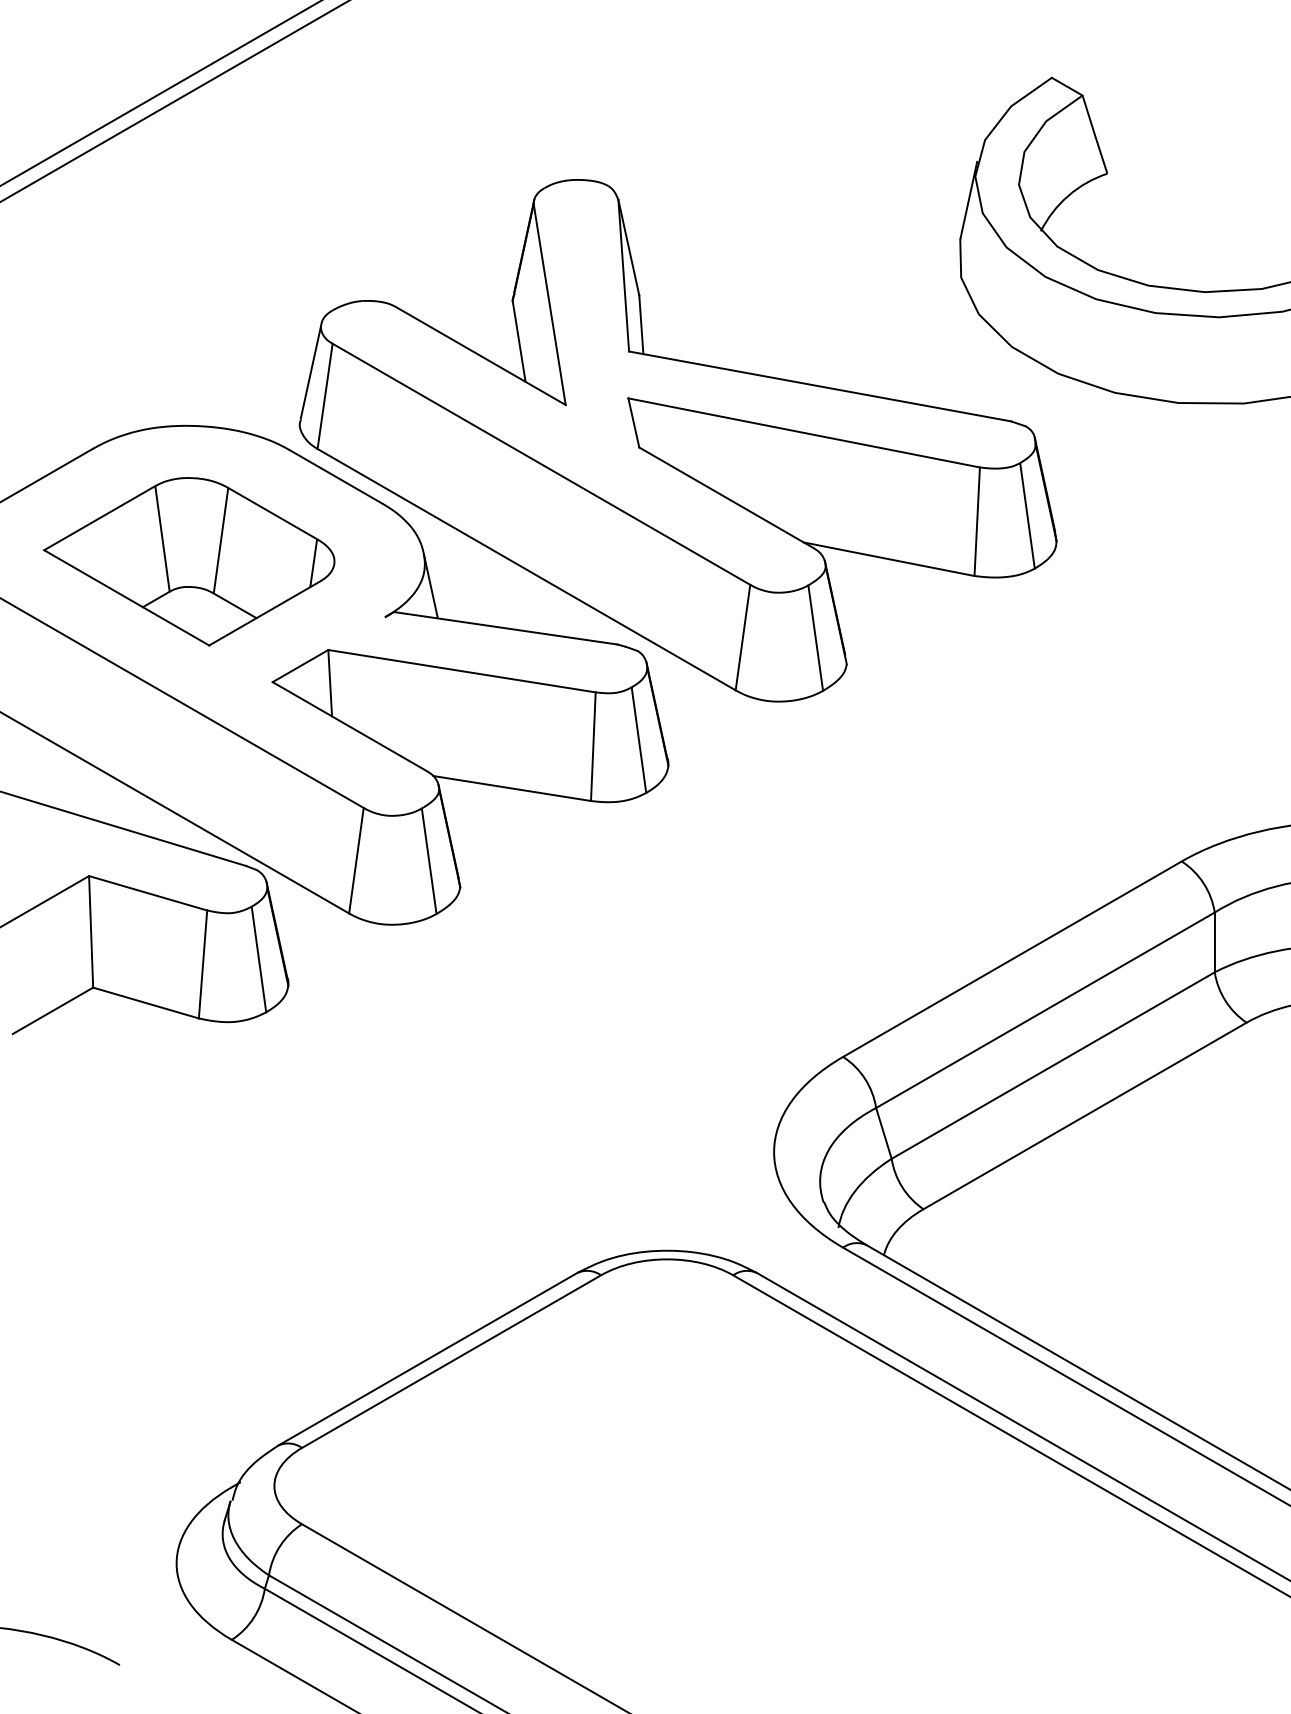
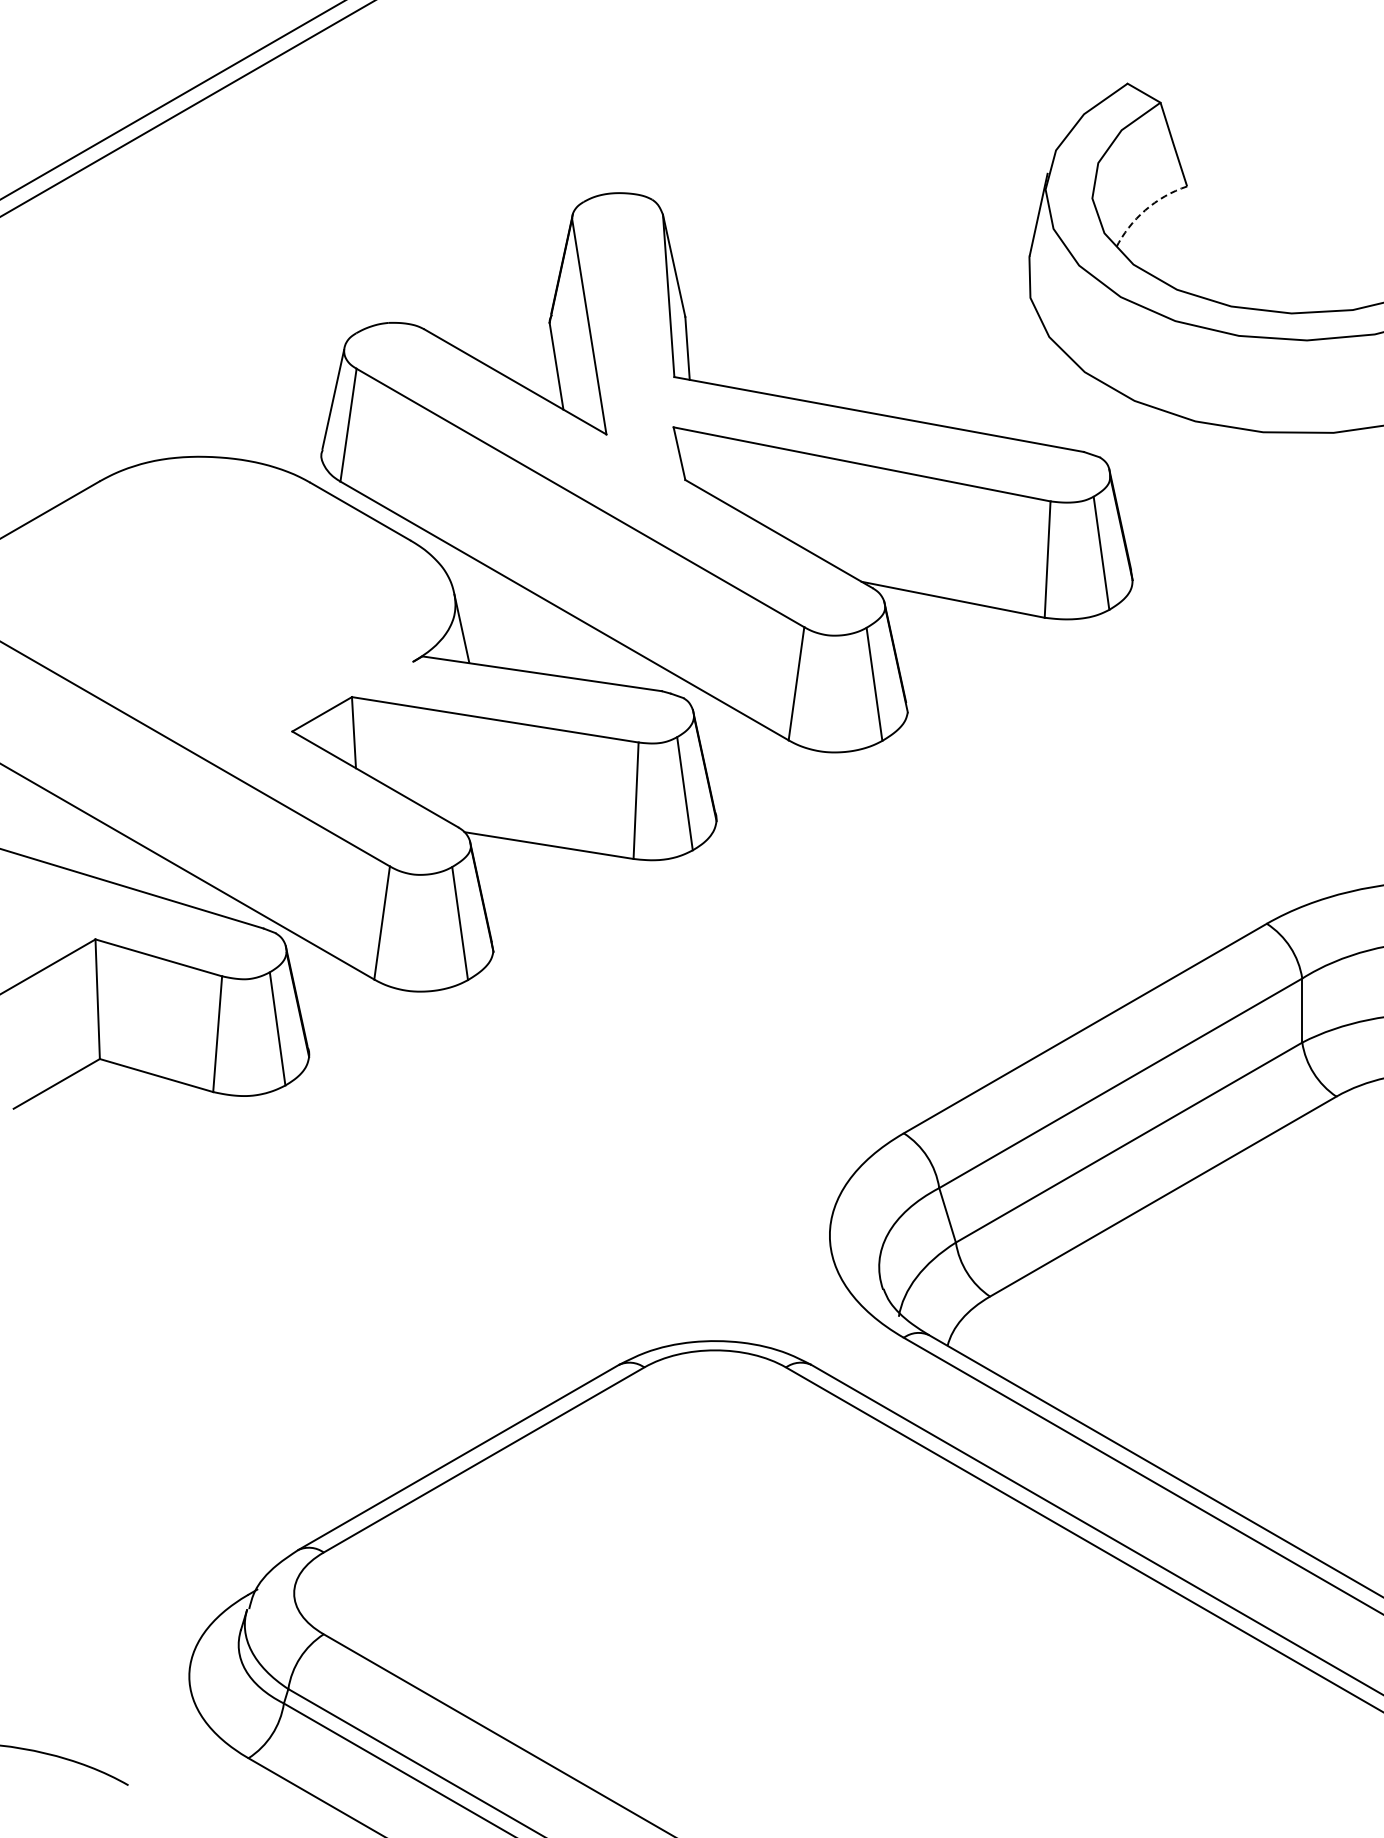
arc: (1068, 196) -> (1145, 210), solid -> dashed
part: (188, 561) -> (202, 602), removed

